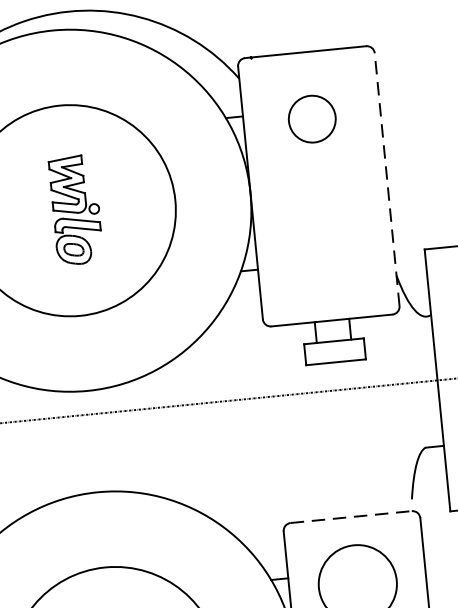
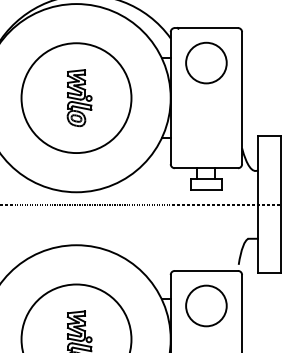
part: (312, 118) -> (206, 62), size x1.67
line: (387, 178) -> (242, 97), dashed -> solid
line: (351, 516) -> (206, 270), dashed -> solid

